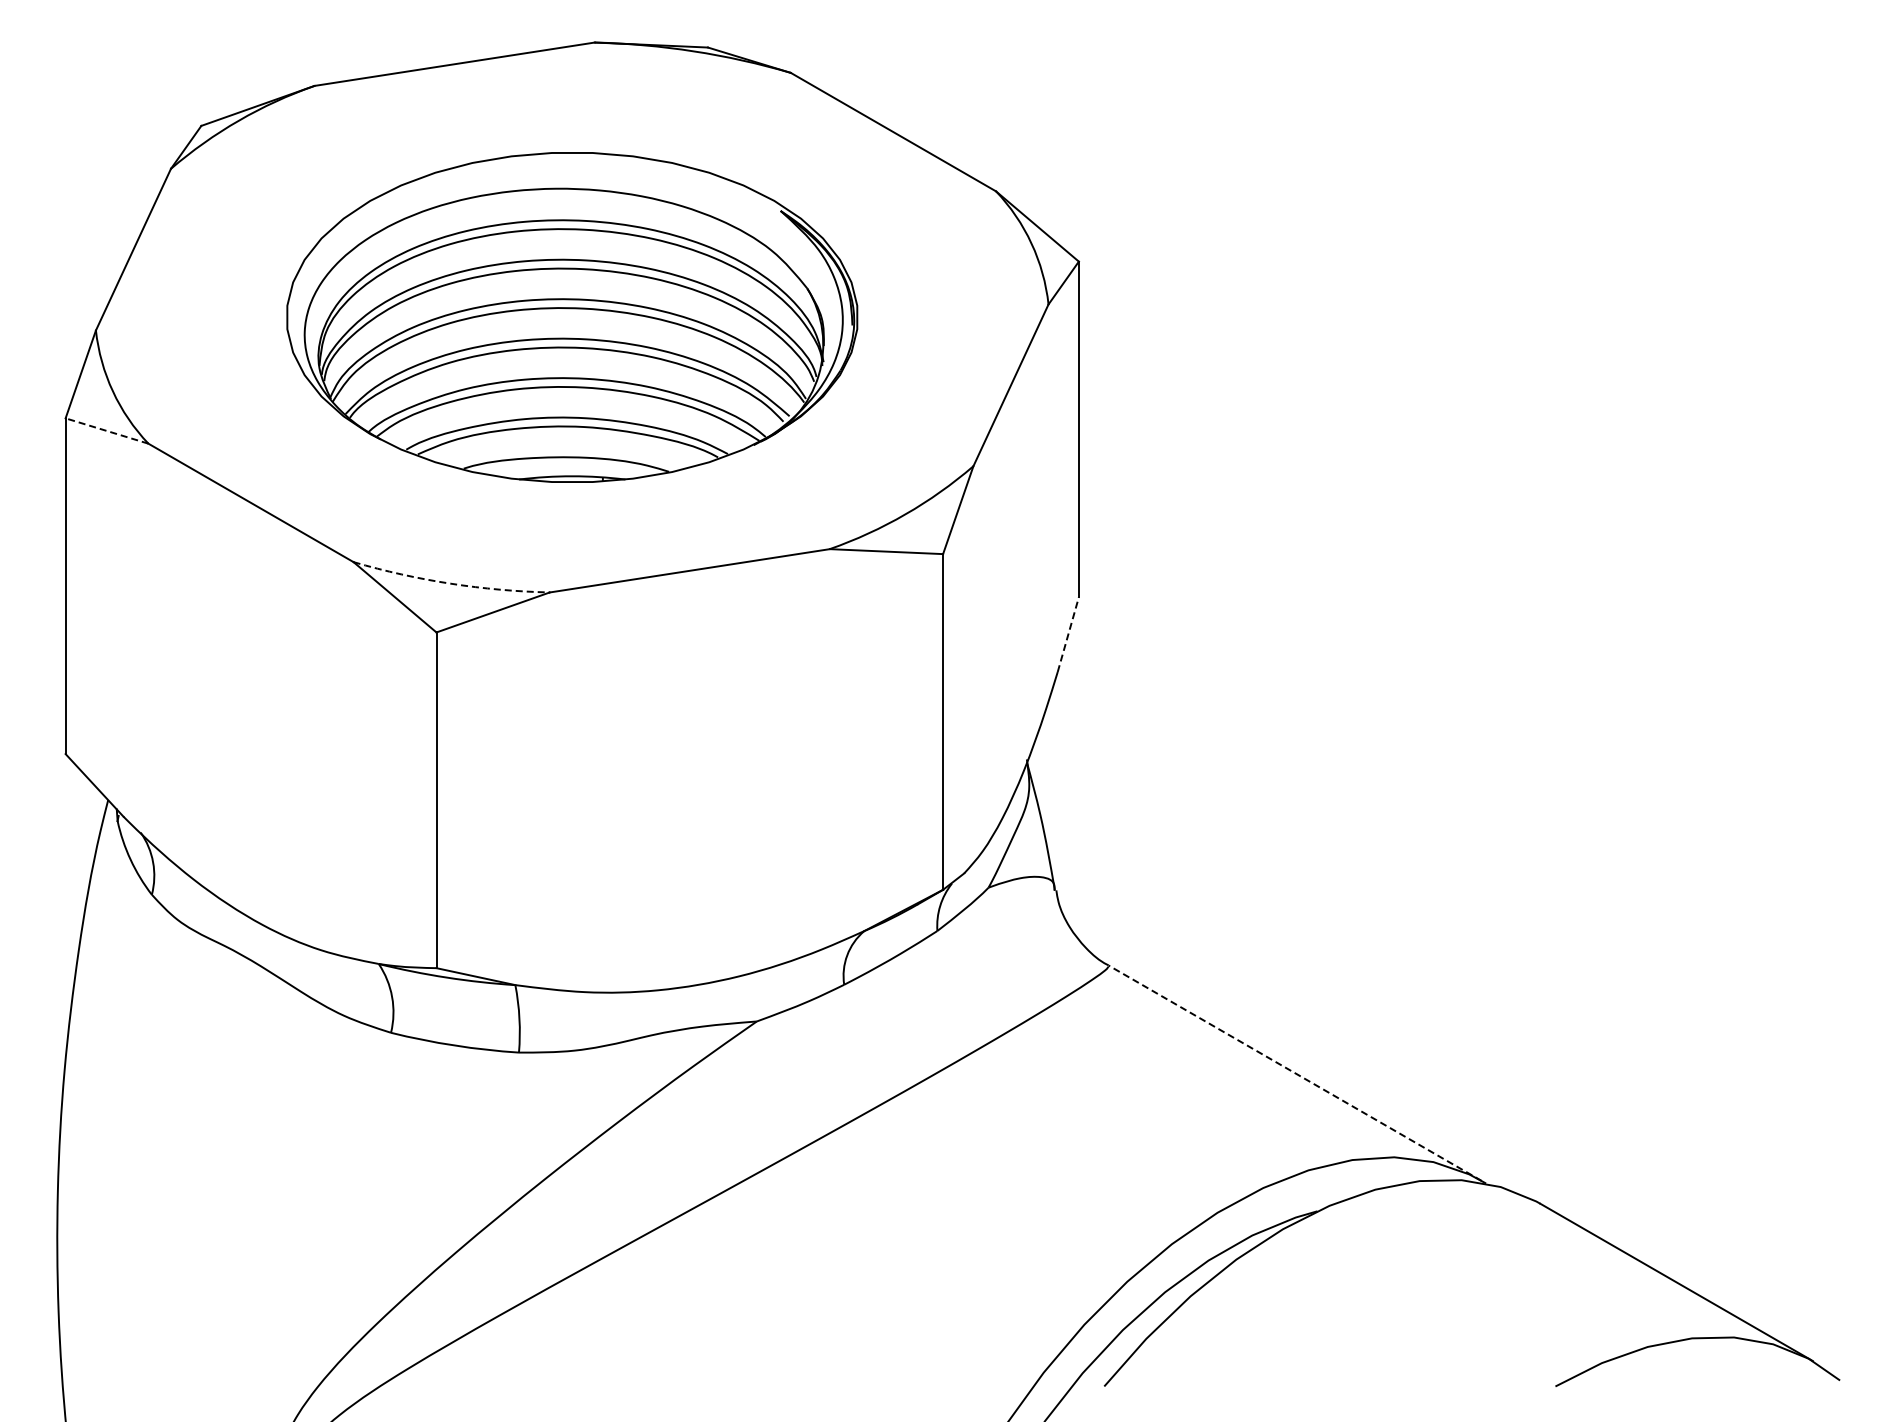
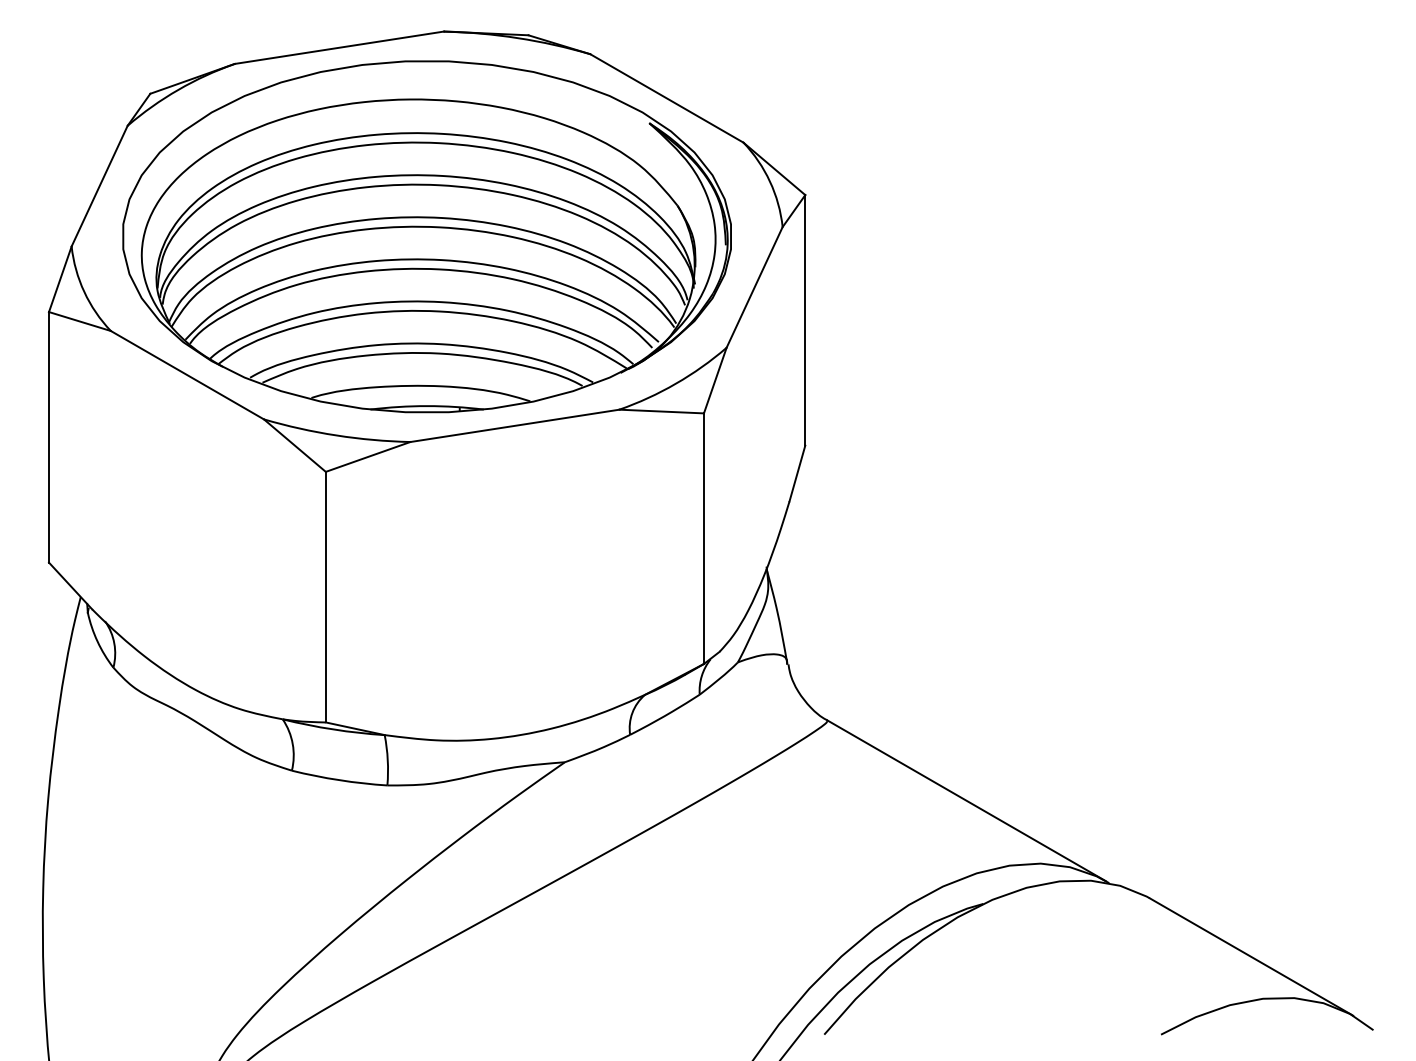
part: (572, 317) -> (427, 236), size x1.43
line: (106, 430) -> (79, 321), dashed -> solid
arc: (450, 583) -> (336, 435), dashed -> solid
line: (1068, 634) -> (797, 473), dashed -> solid
line: (1294, 1072) -> (966, 800), dashed -> solid

